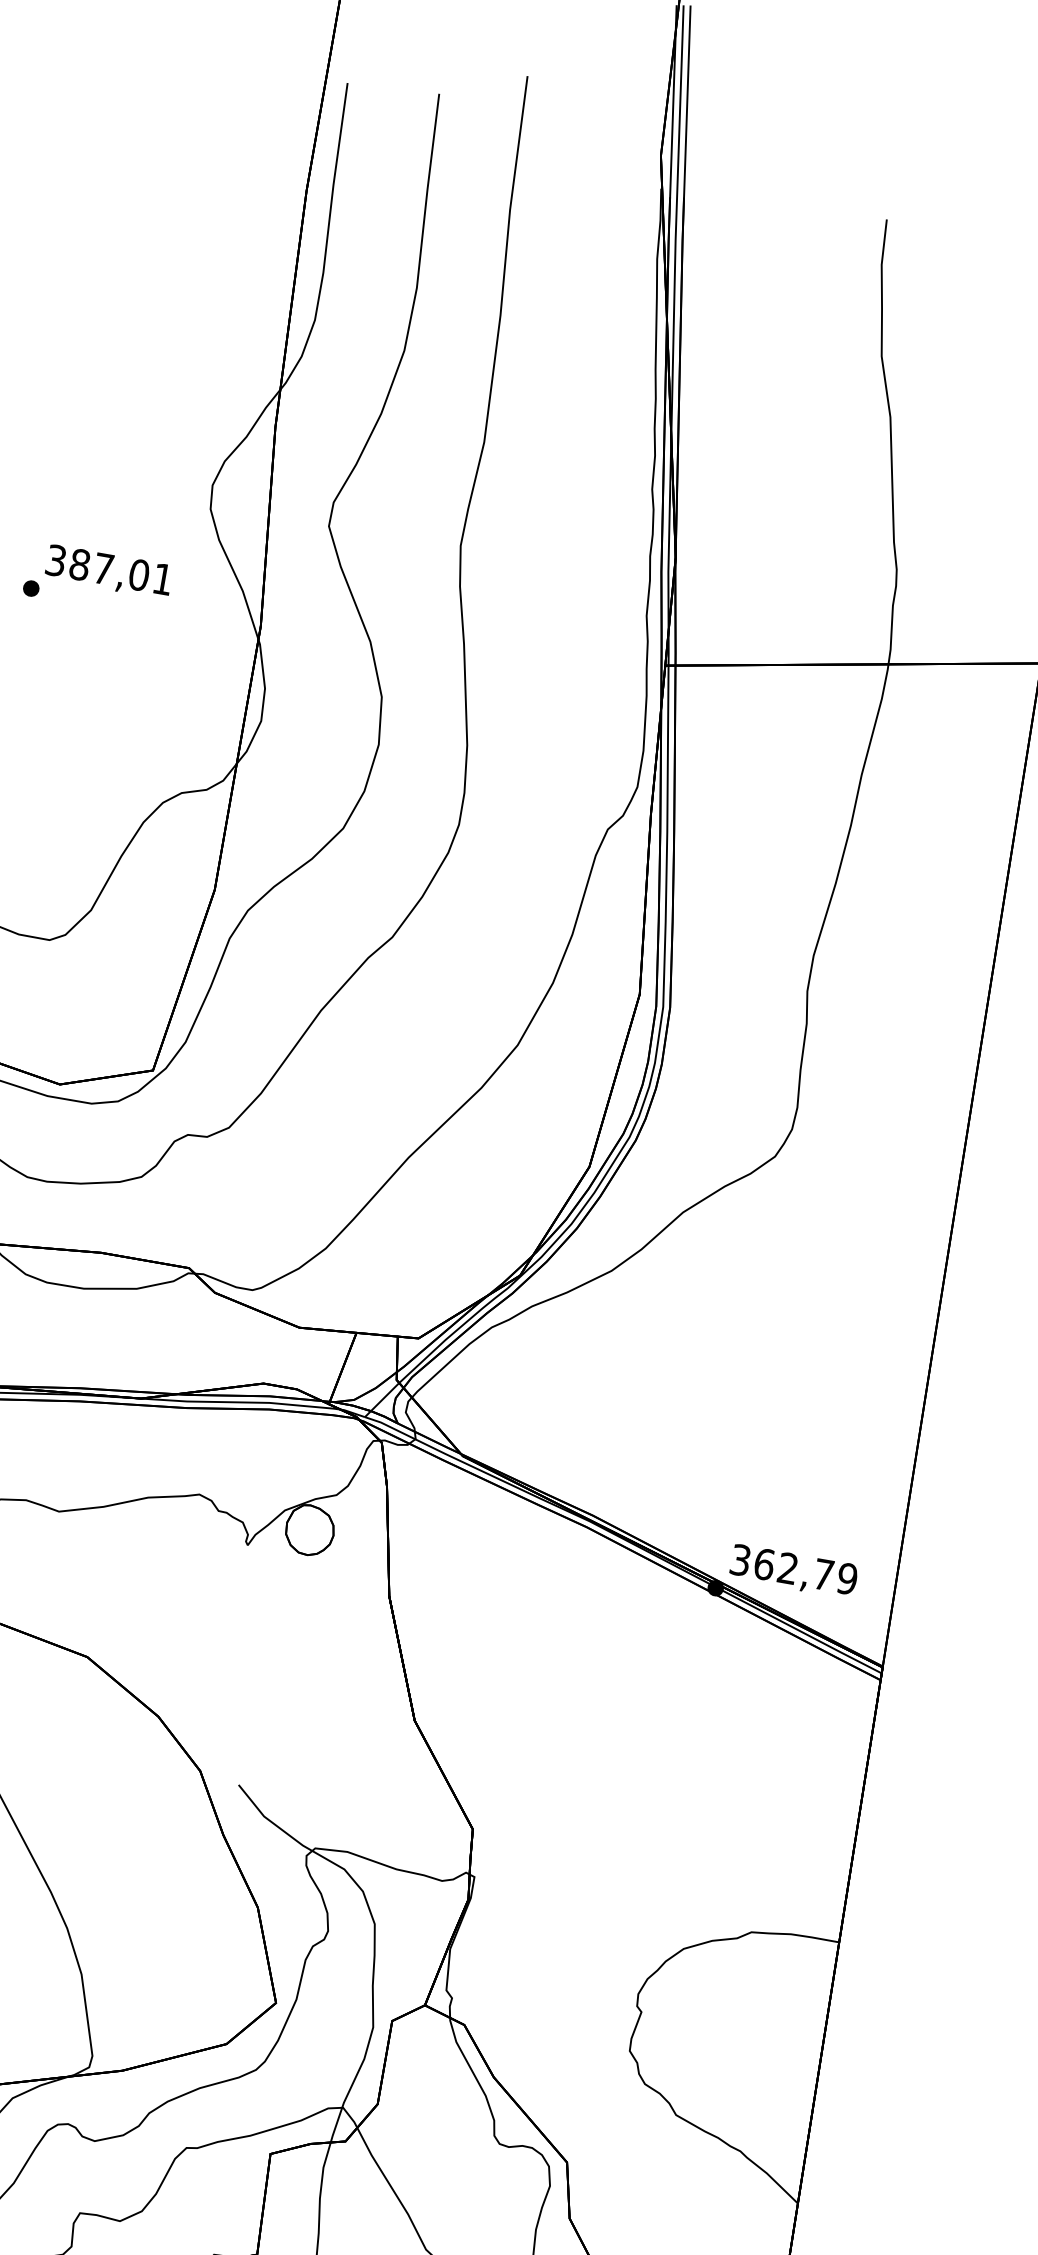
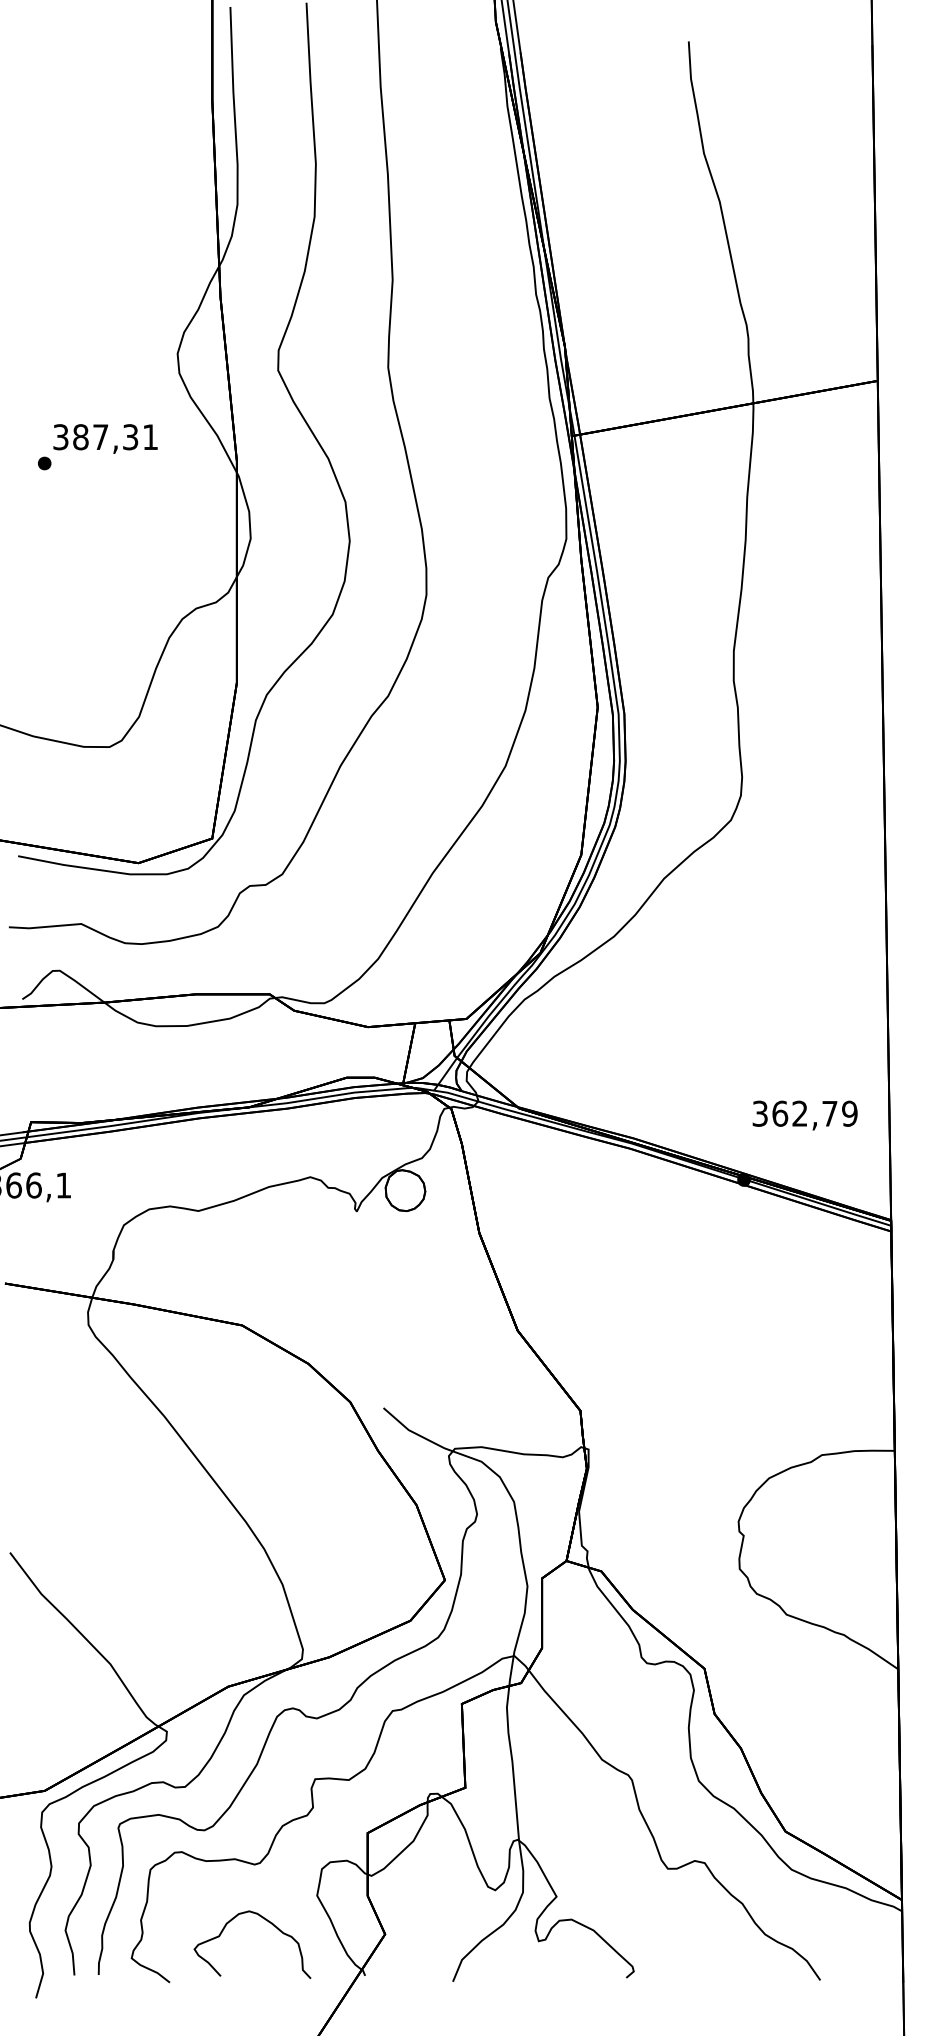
text: (138, 575) -> (130, 437), 387,01 -> 387,31
text: (793, 1571) -> (804, 1115), moved

